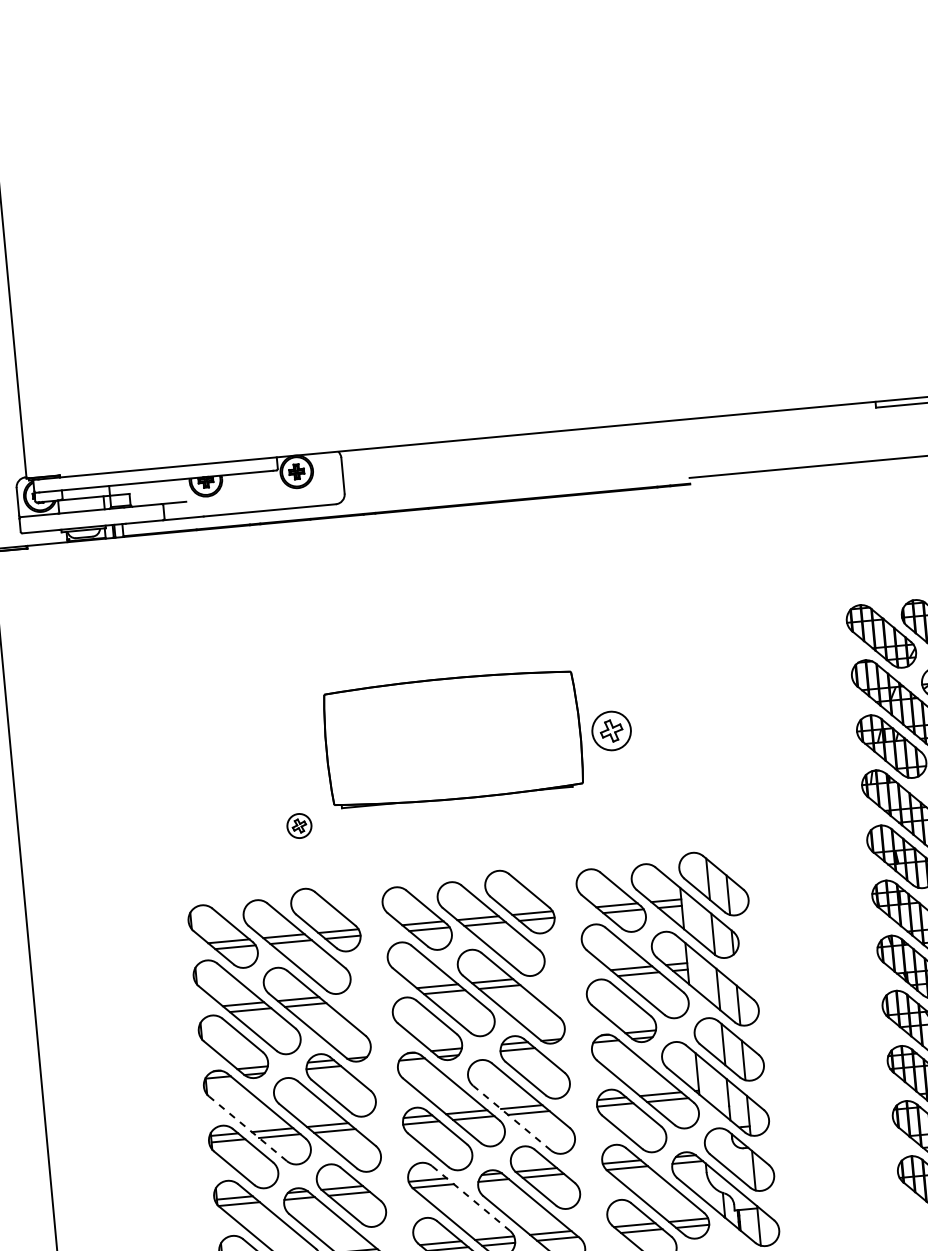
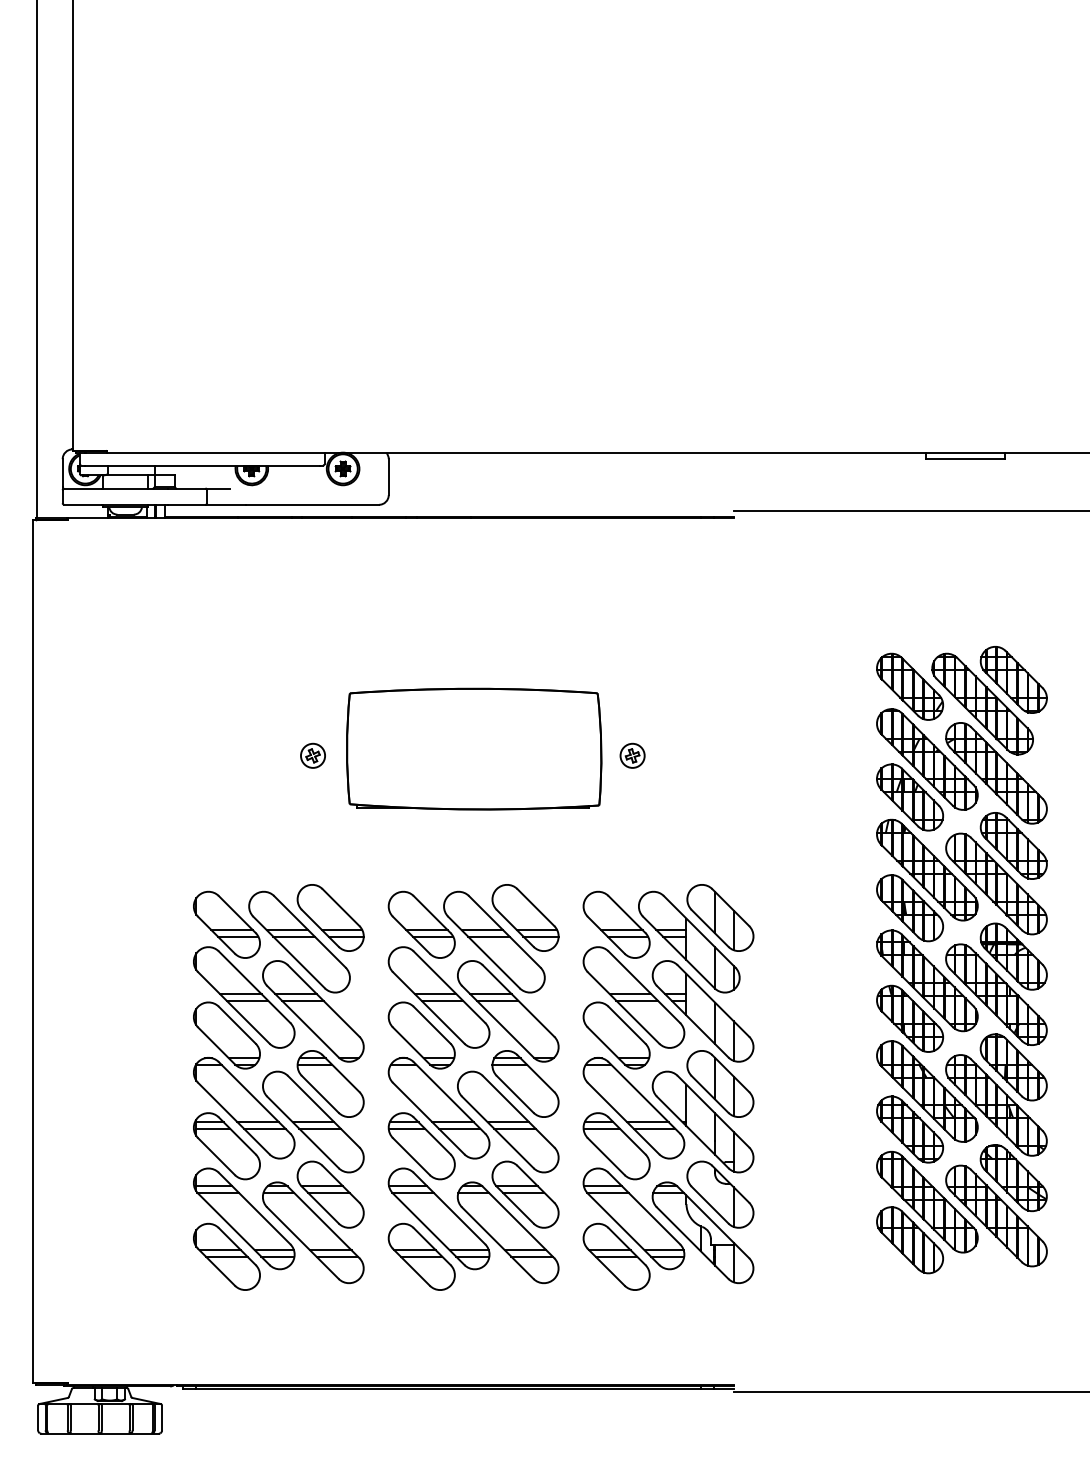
part: (611, 730) -> (632, 755), size x0.62
part: (298, 825) -> (312, 755), moved
line: (511, 1118) -> (497, 1132), dashed -> solid
line: (247, 1128) -> (233, 1118), dashed -> solid
line: (471, 1198) -> (449, 1208), dashed -> solid

